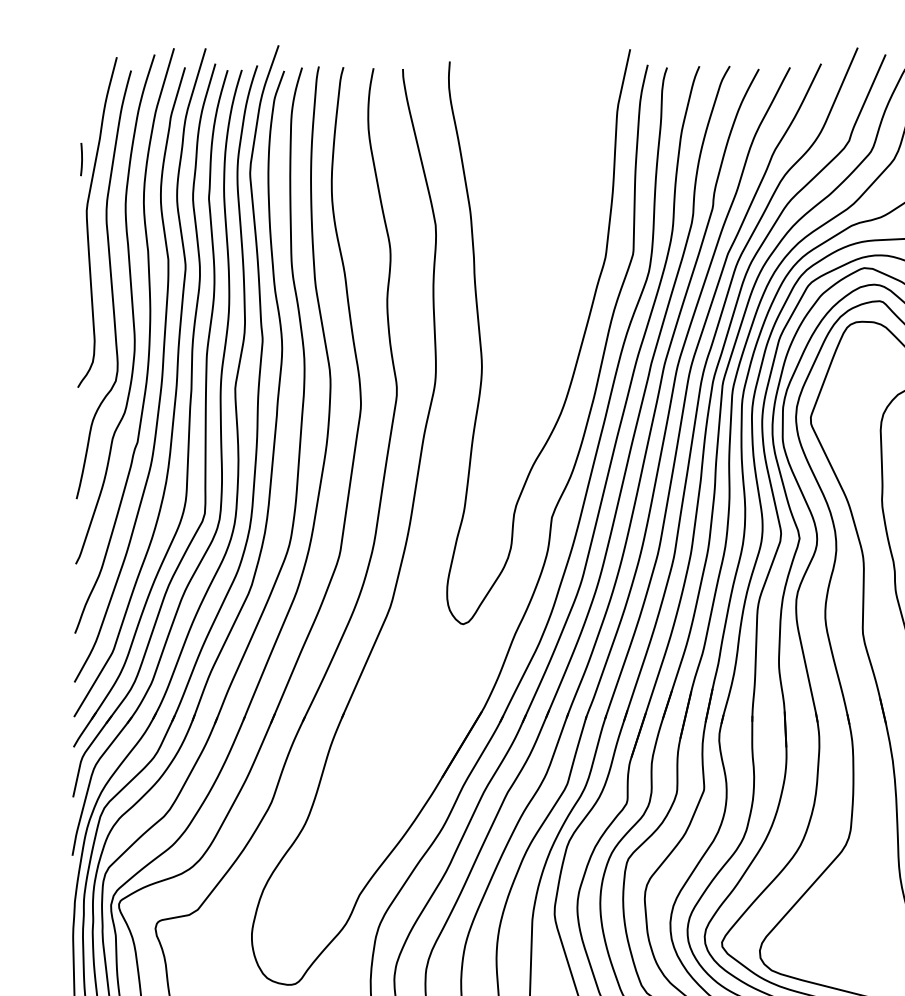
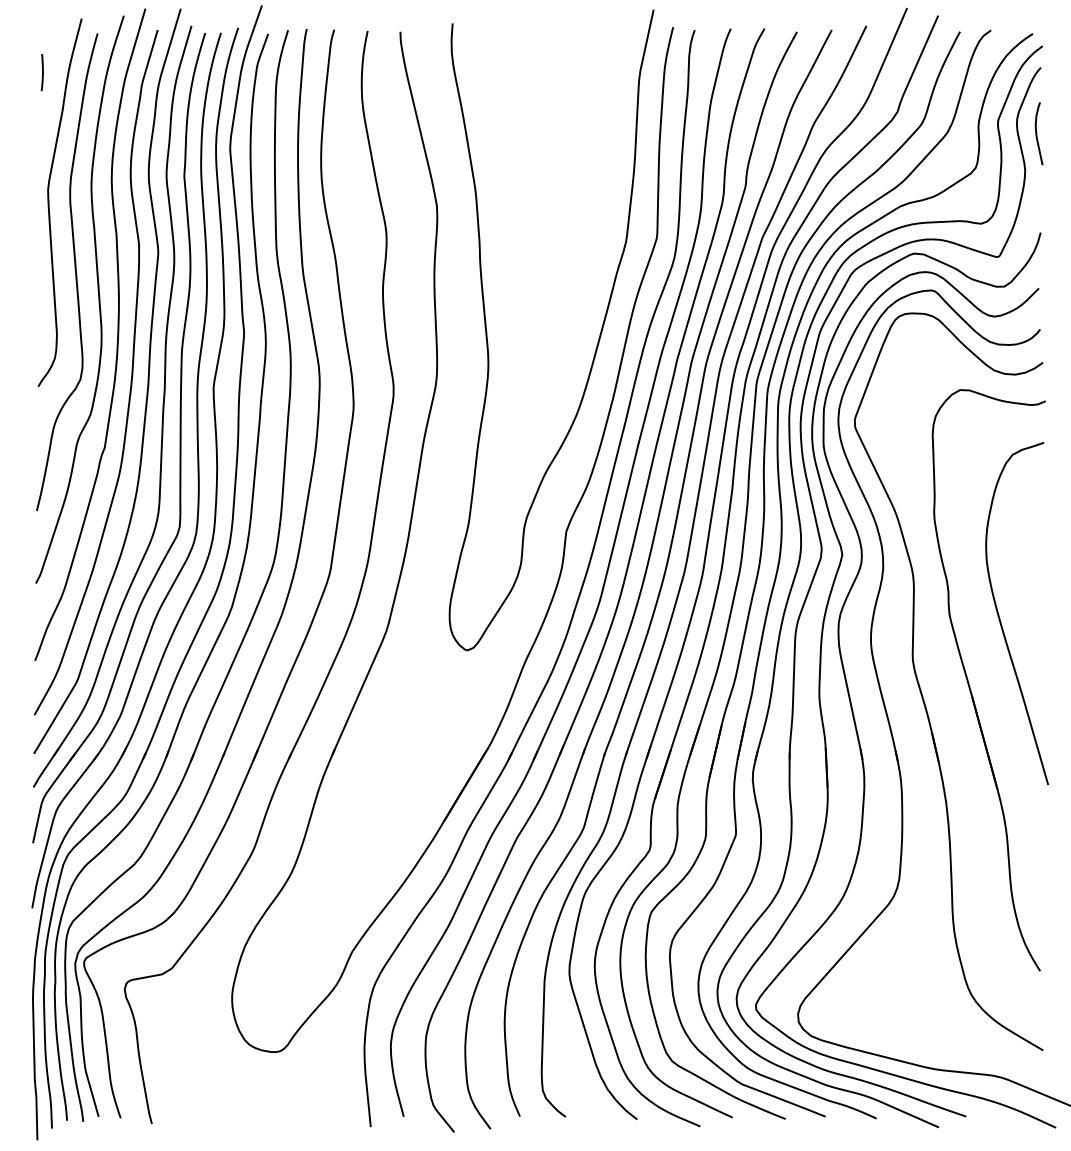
line: (81, 159) -> (42, 72), moved

